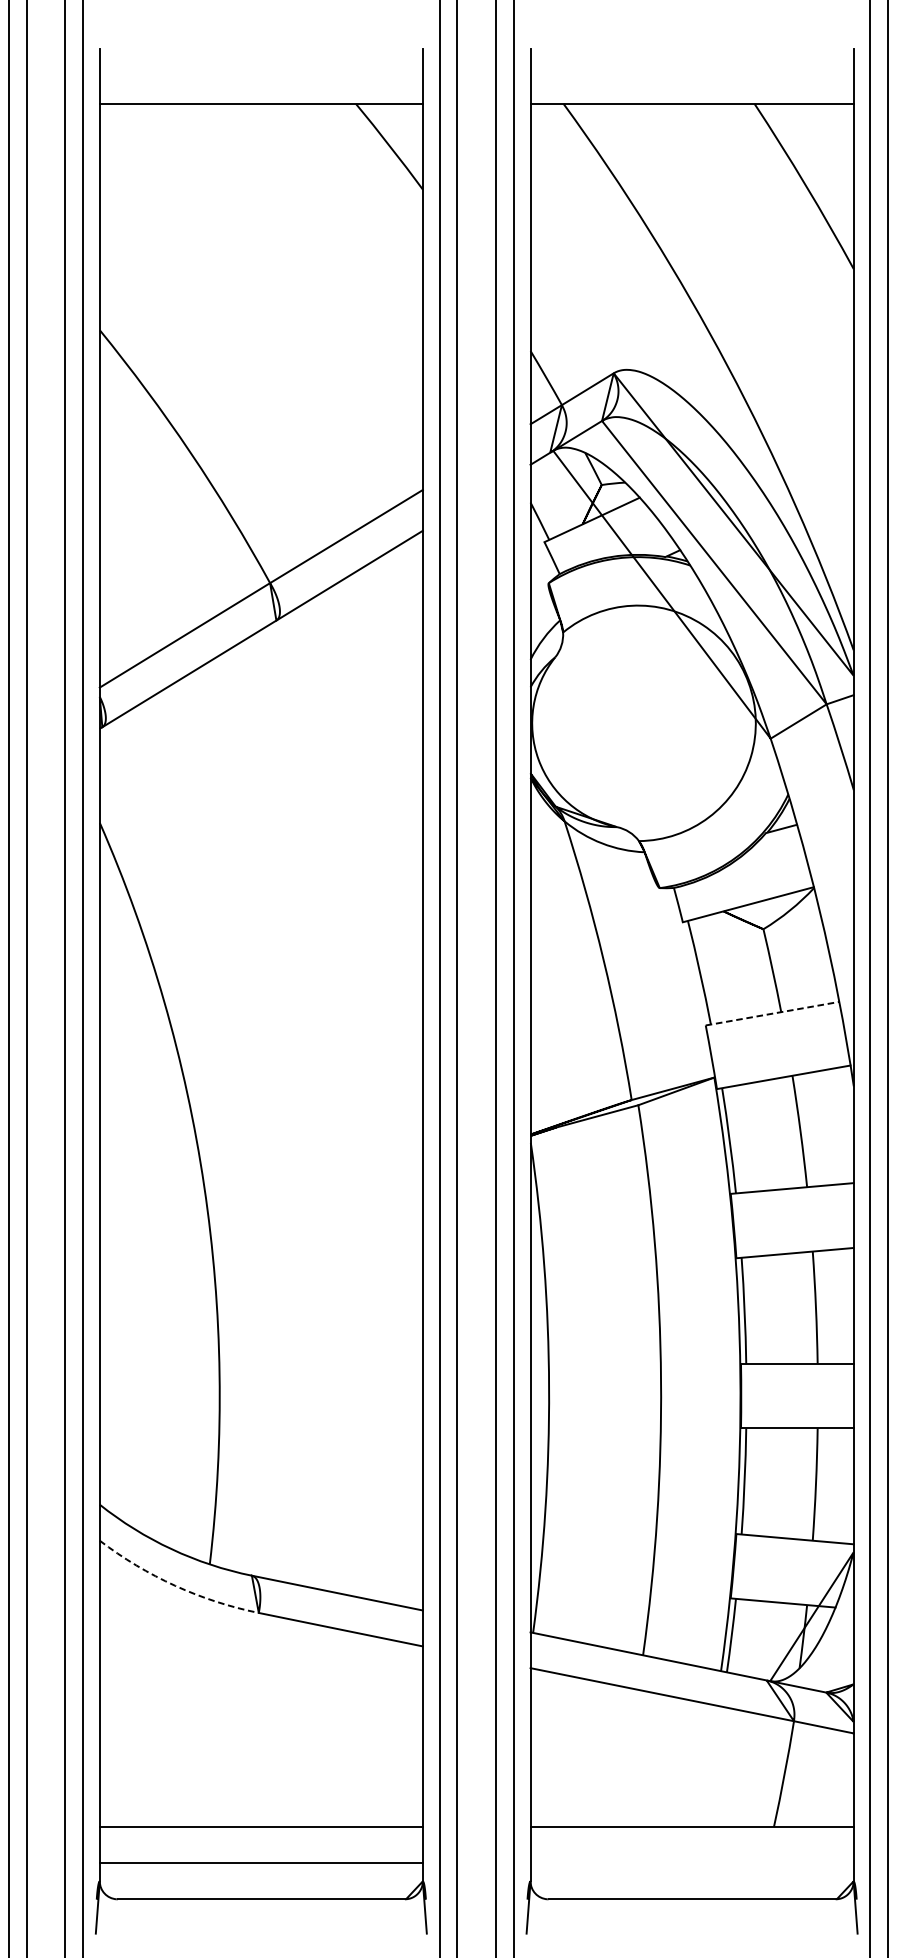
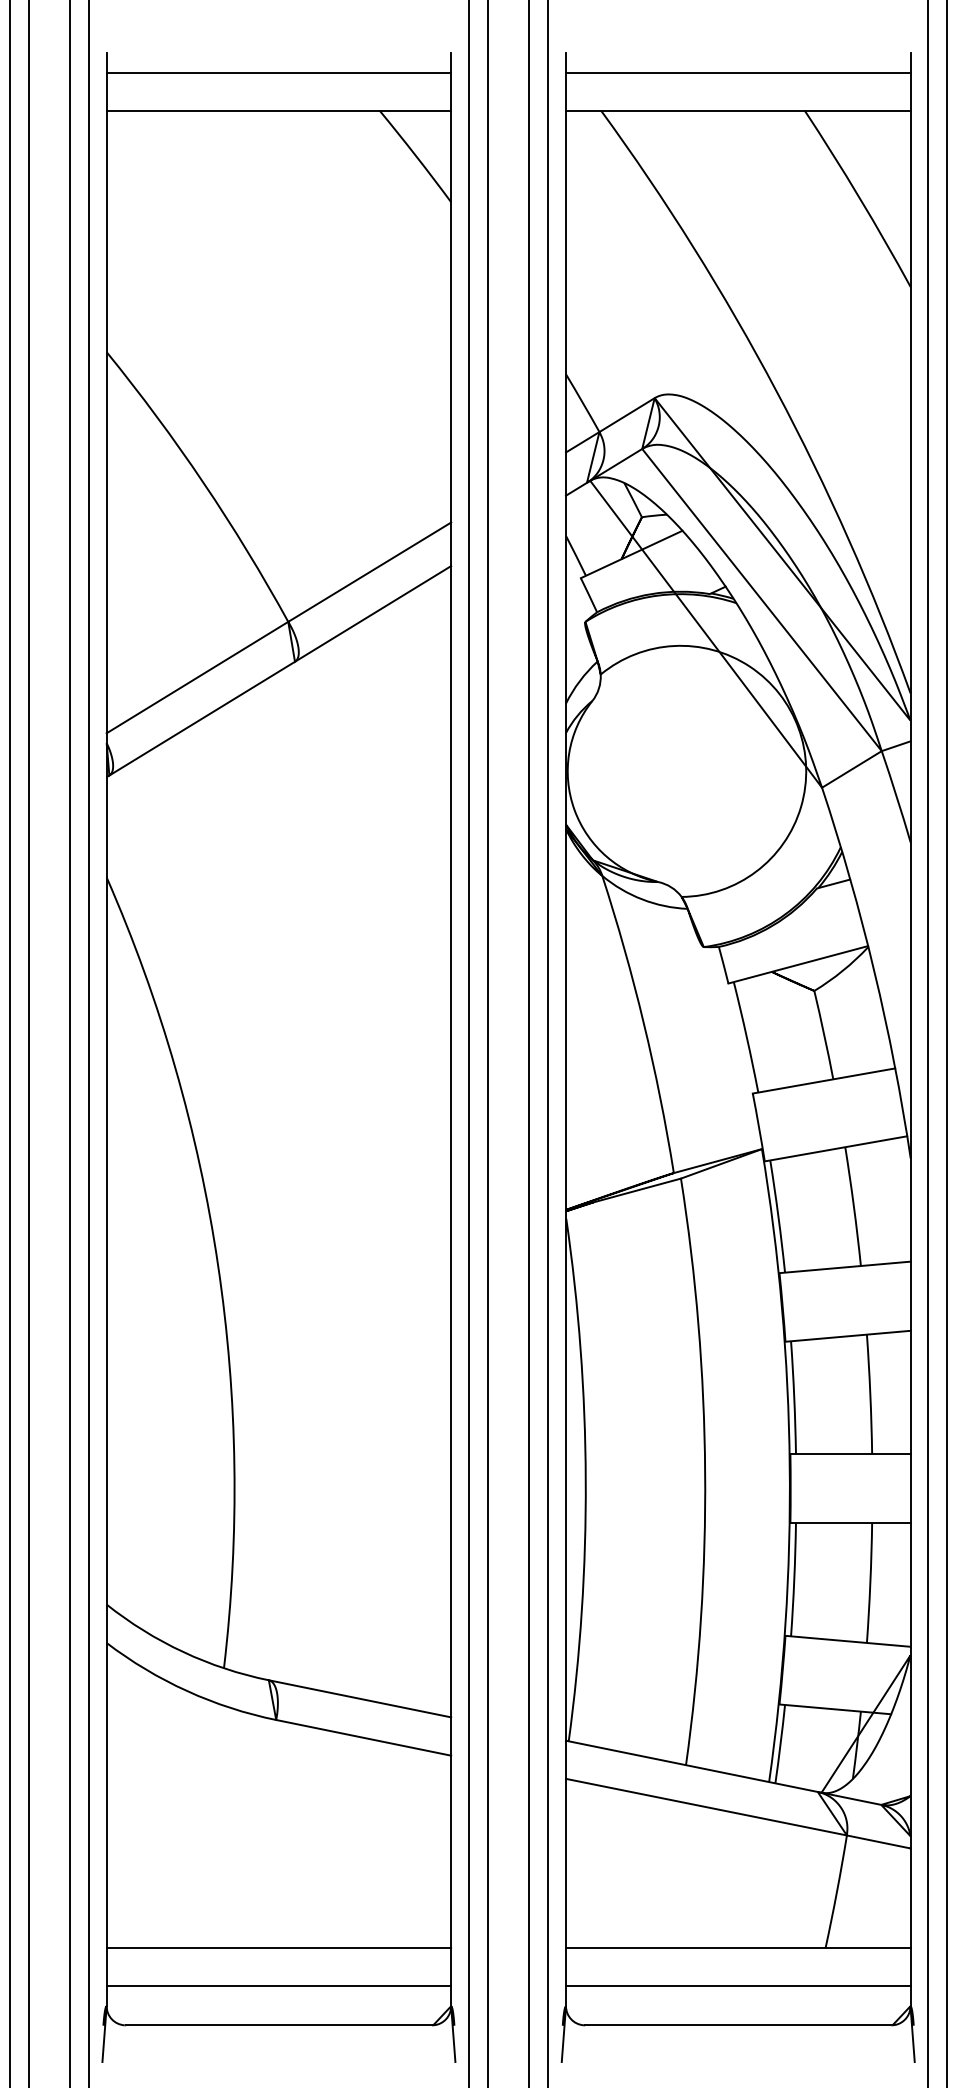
line: (260, 67) -> (278, 72), added
line: (692, 67) -> (738, 72), added
line: (772, 1013) -> (824, 1080), dashed -> solid
arc: (175, 1586) -> (187, 1691), dashed -> solid
line: (692, 1862) -> (738, 1986), added

